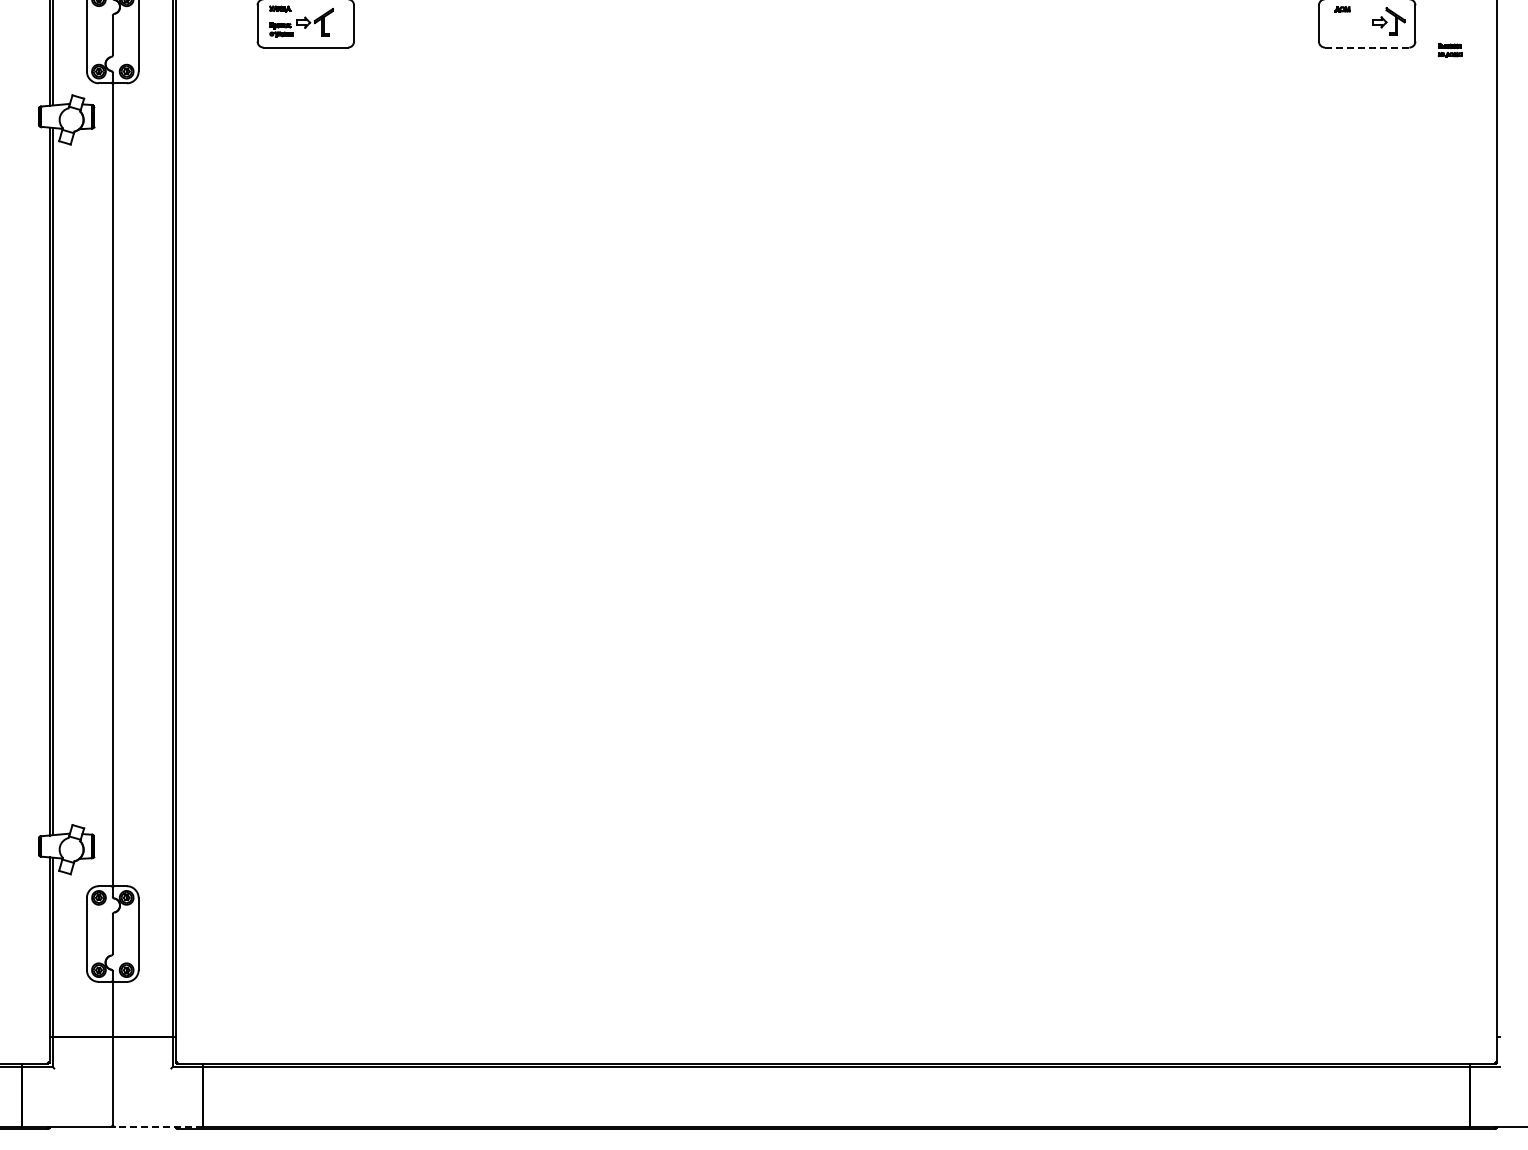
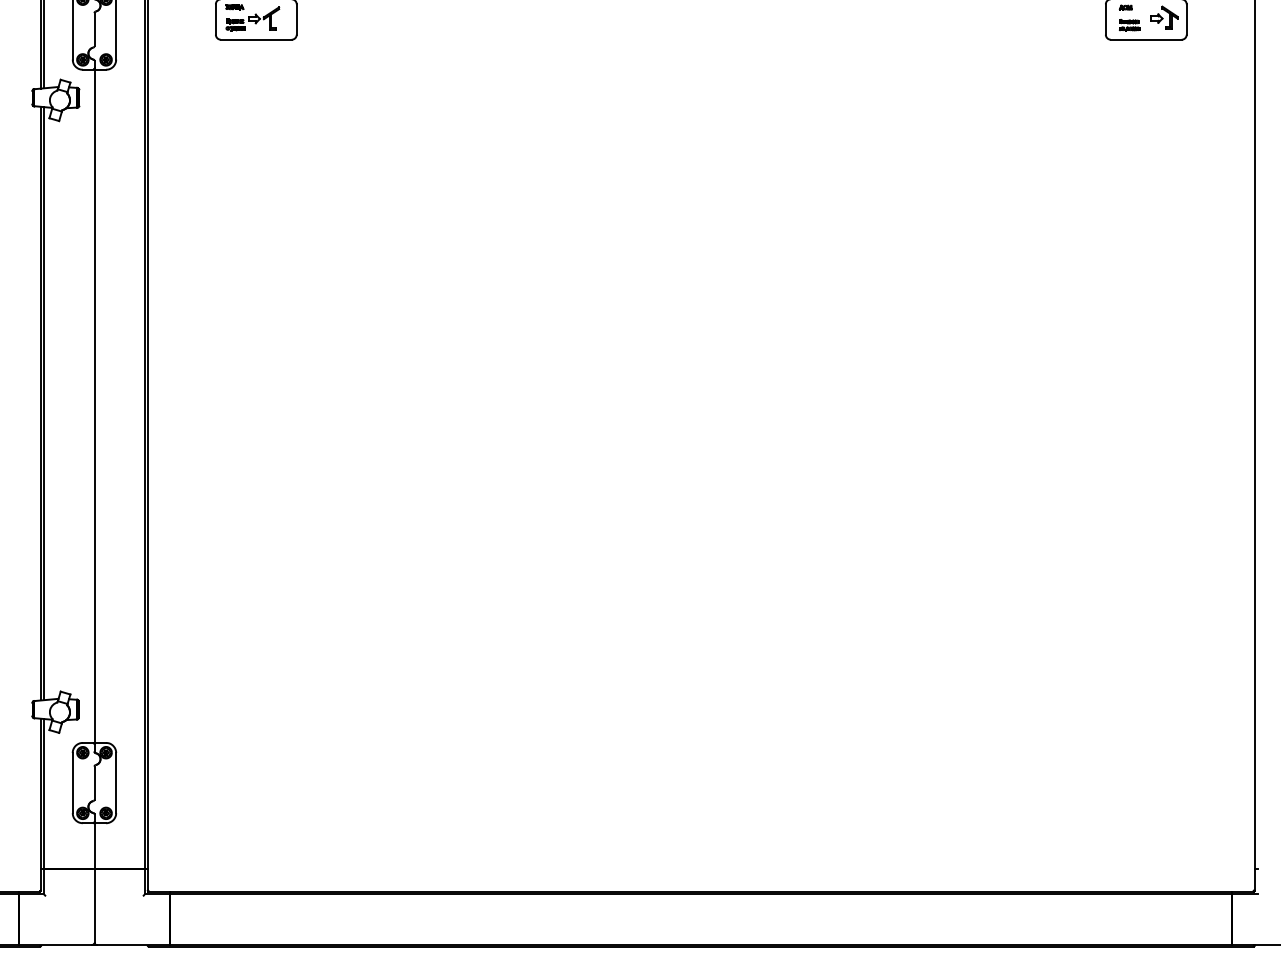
line: (1367, 47) -> (1146, 39), dashed -> solid
part: (1449, 49) -> (1128, 24), moved
line: (158, 1127) -> (132, 945), dashed -> solid

